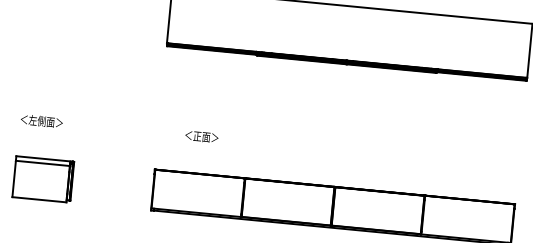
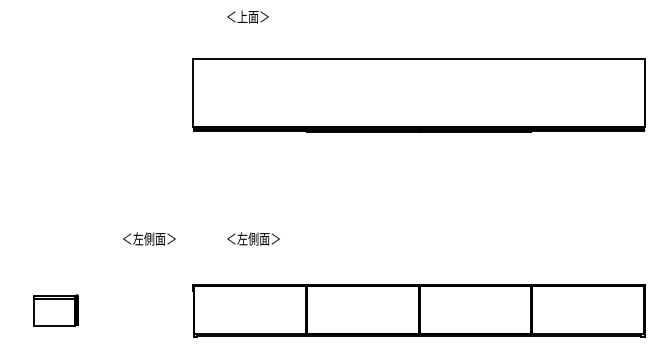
text: (41, 120) -> (149, 238), moved
text: (210, 137) -> (258, 238), ＜正面＞ -> ＜左側面＞
part: (42, 178) -> (55, 310), size x0.6

